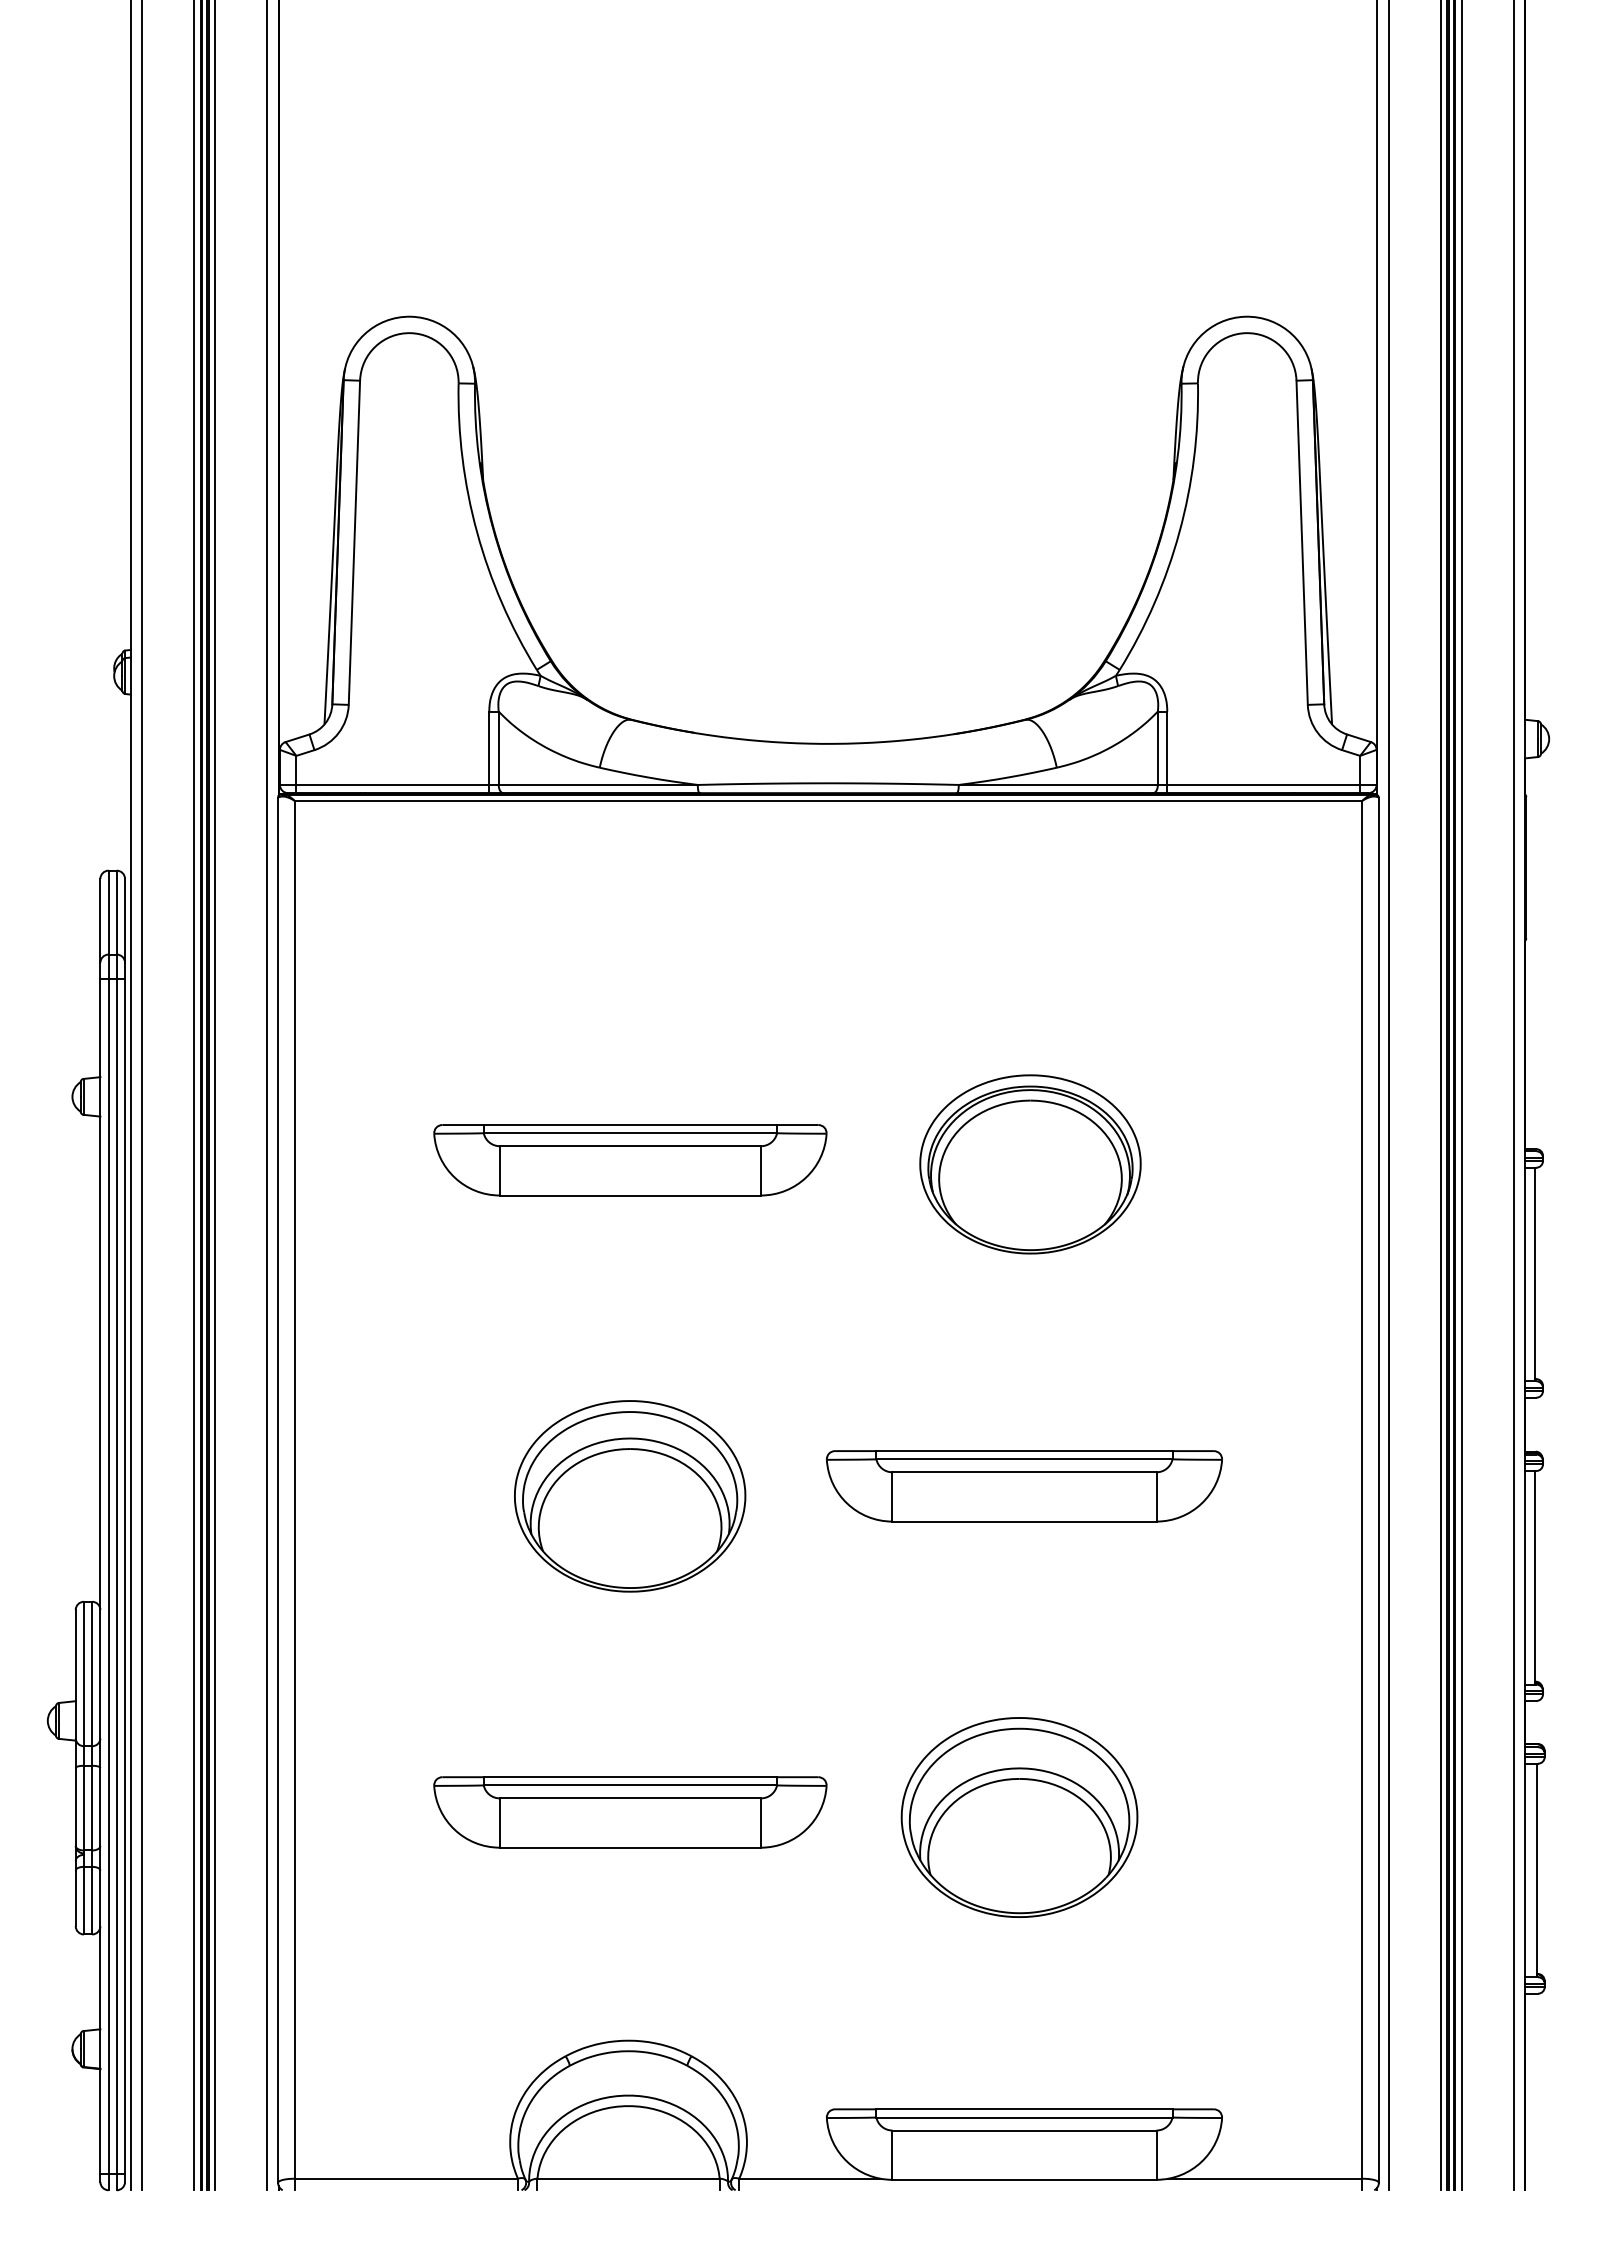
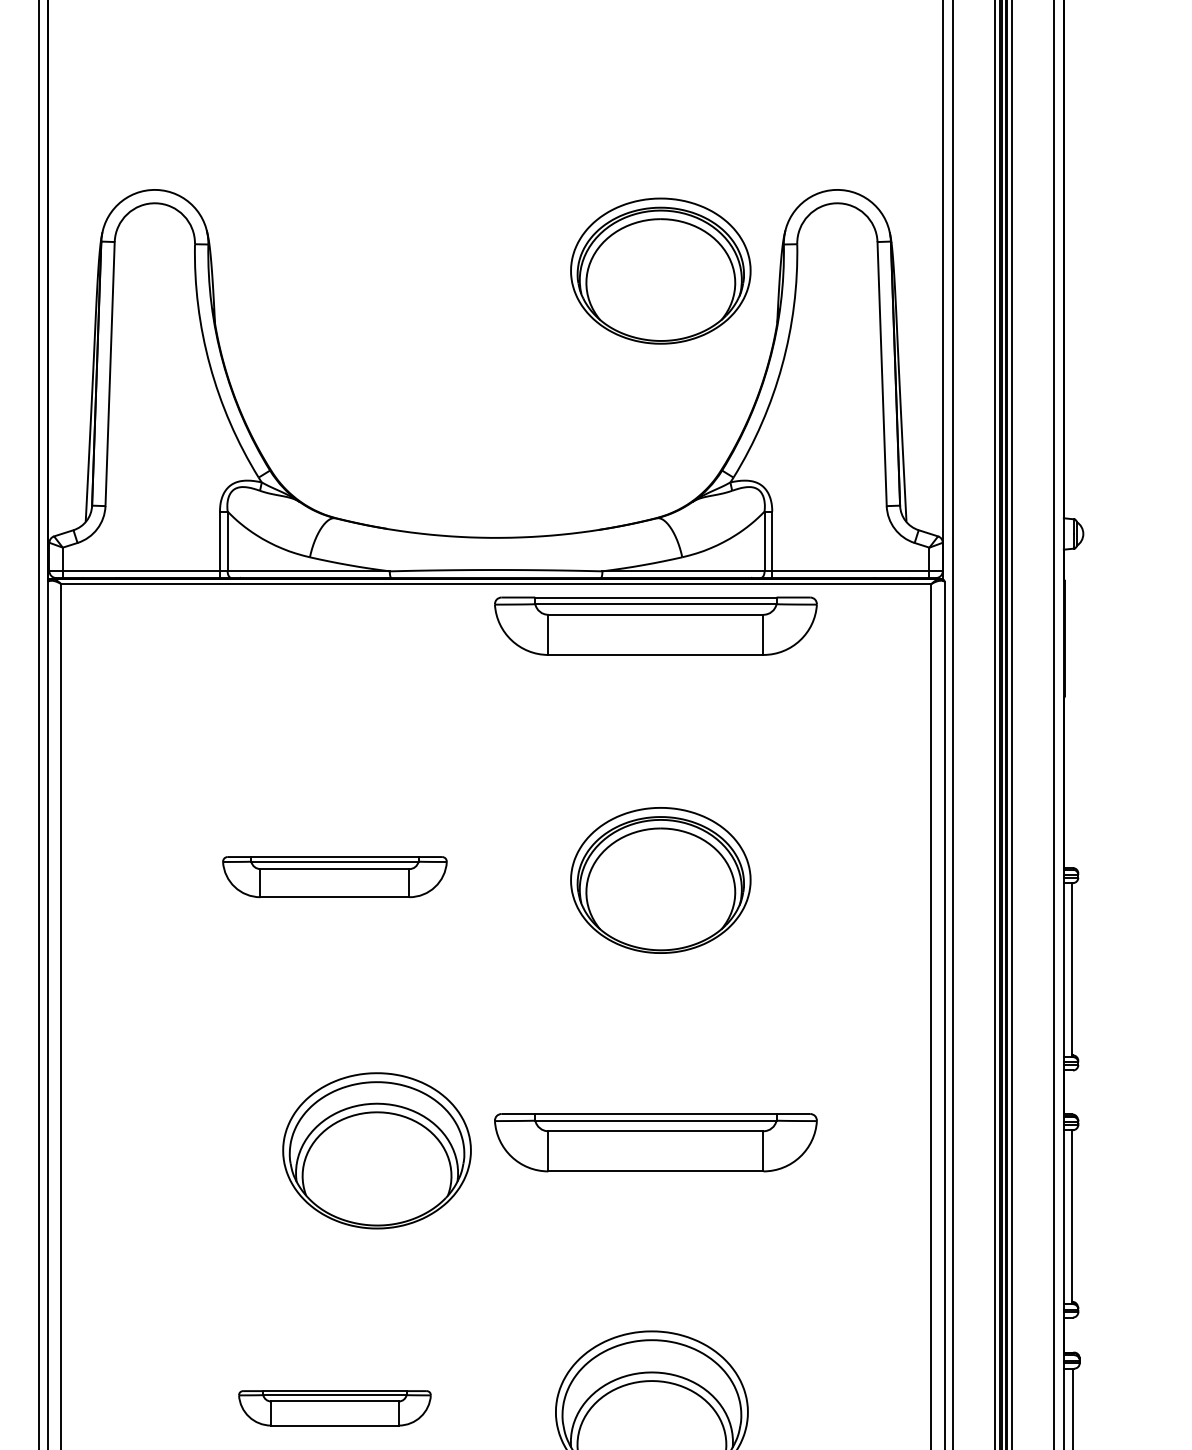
part: (1030, 416) -> (660, 271), added
part: (1024, 852) -> (655, 626), added
part: (630, 1160) -> (335, 877), size x0.7
part: (630, 1496) -> (377, 1150), moved
part: (630, 1812) -> (335, 1408), size x0.6

